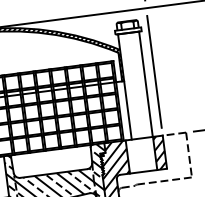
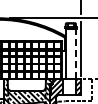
line: (144, 83) -> (75, 53), solid -> dashed

